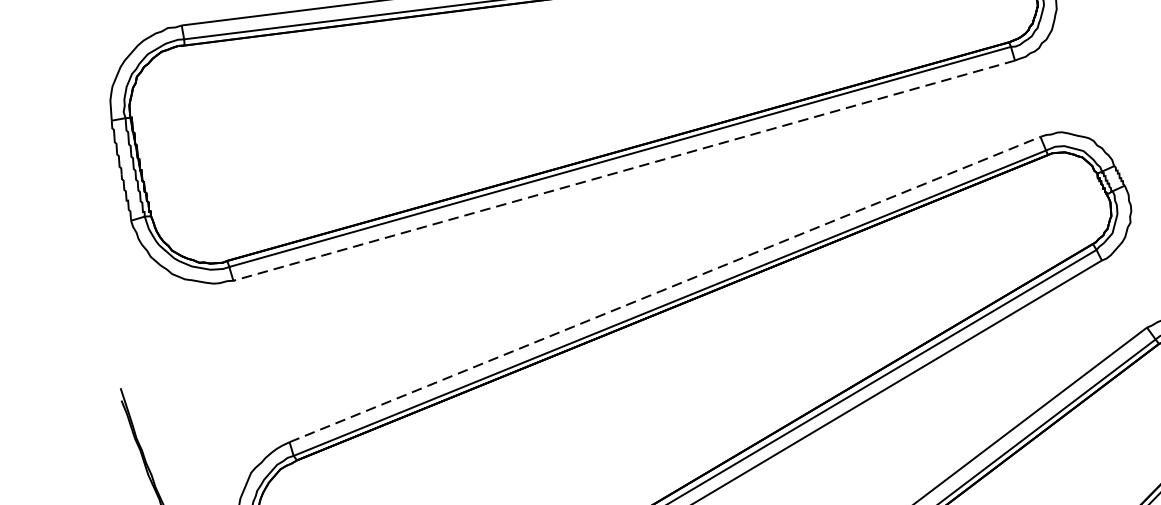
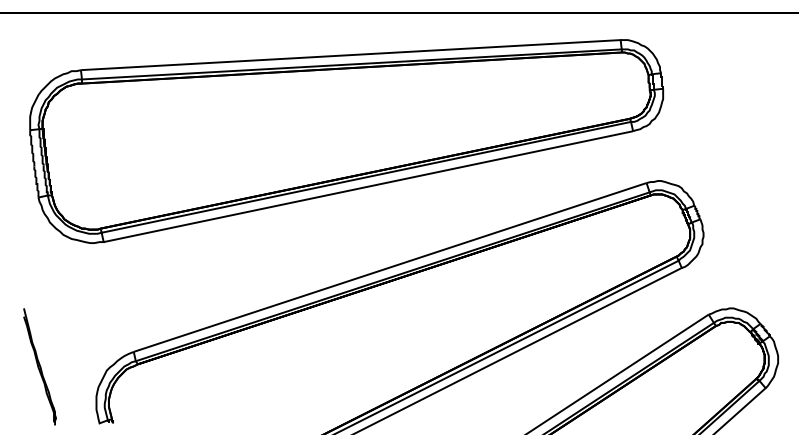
line: (622, 170) -> (367, 186), dashed -> solid
line: (665, 289) -> (390, 267), dashed -> solid

